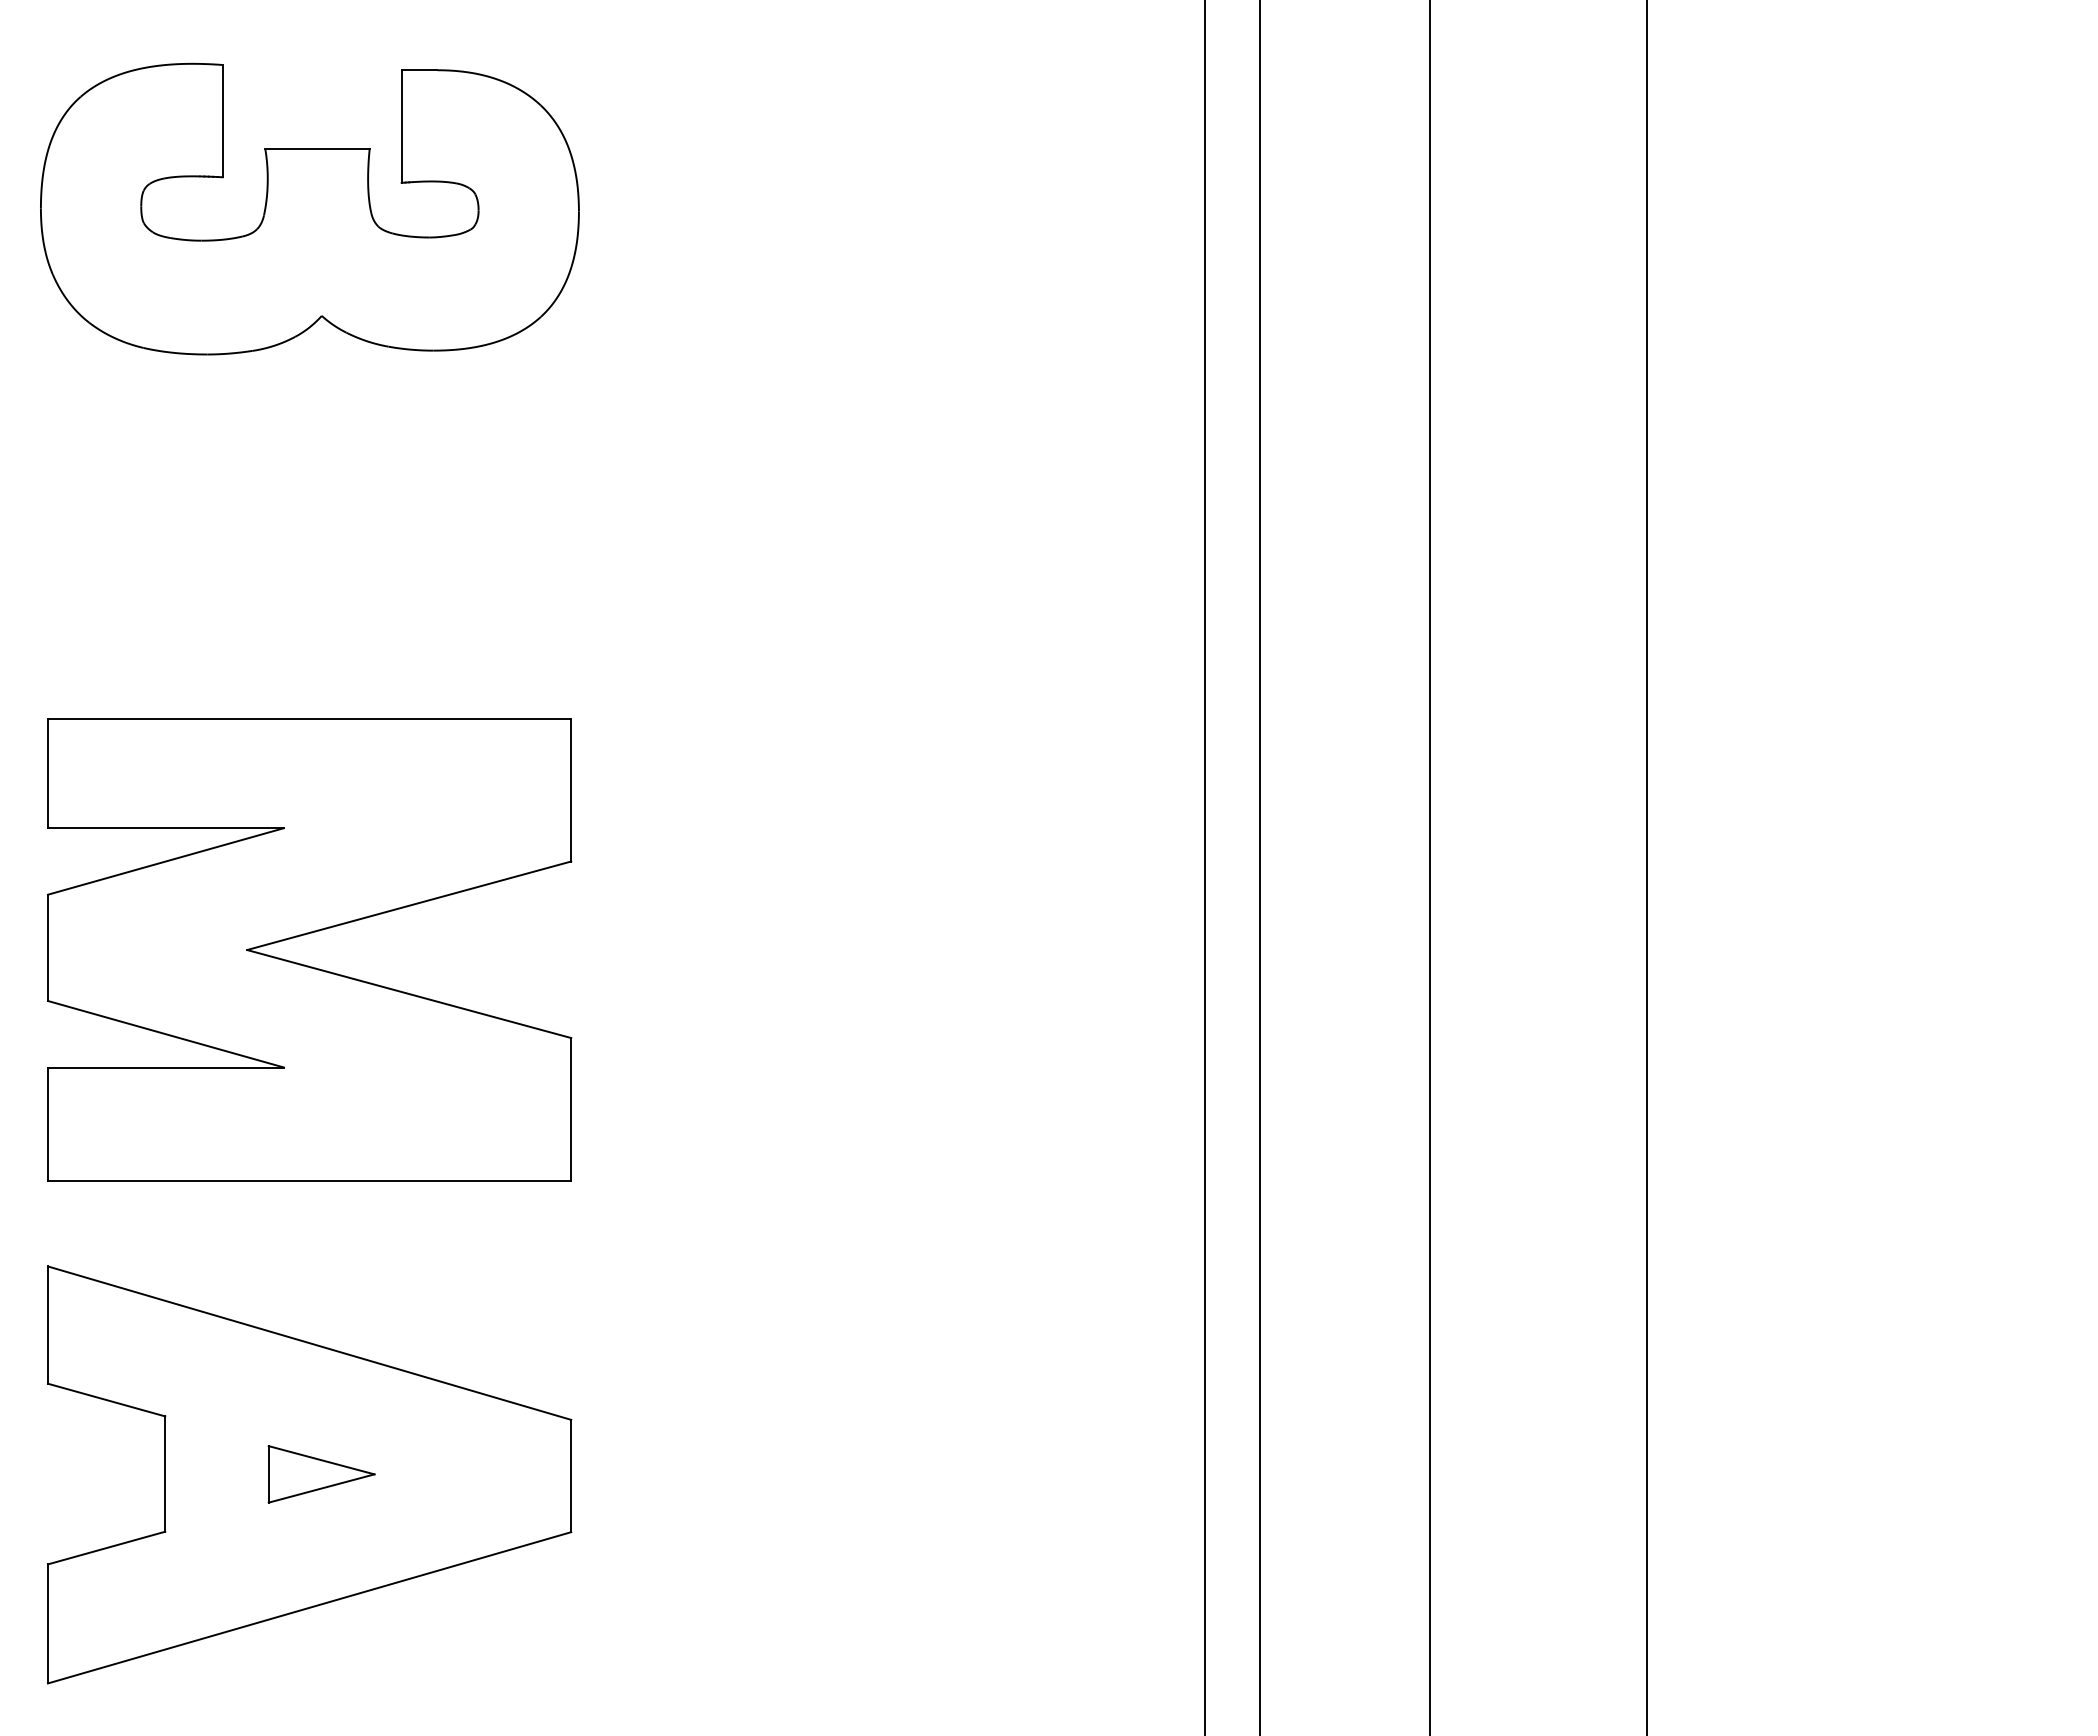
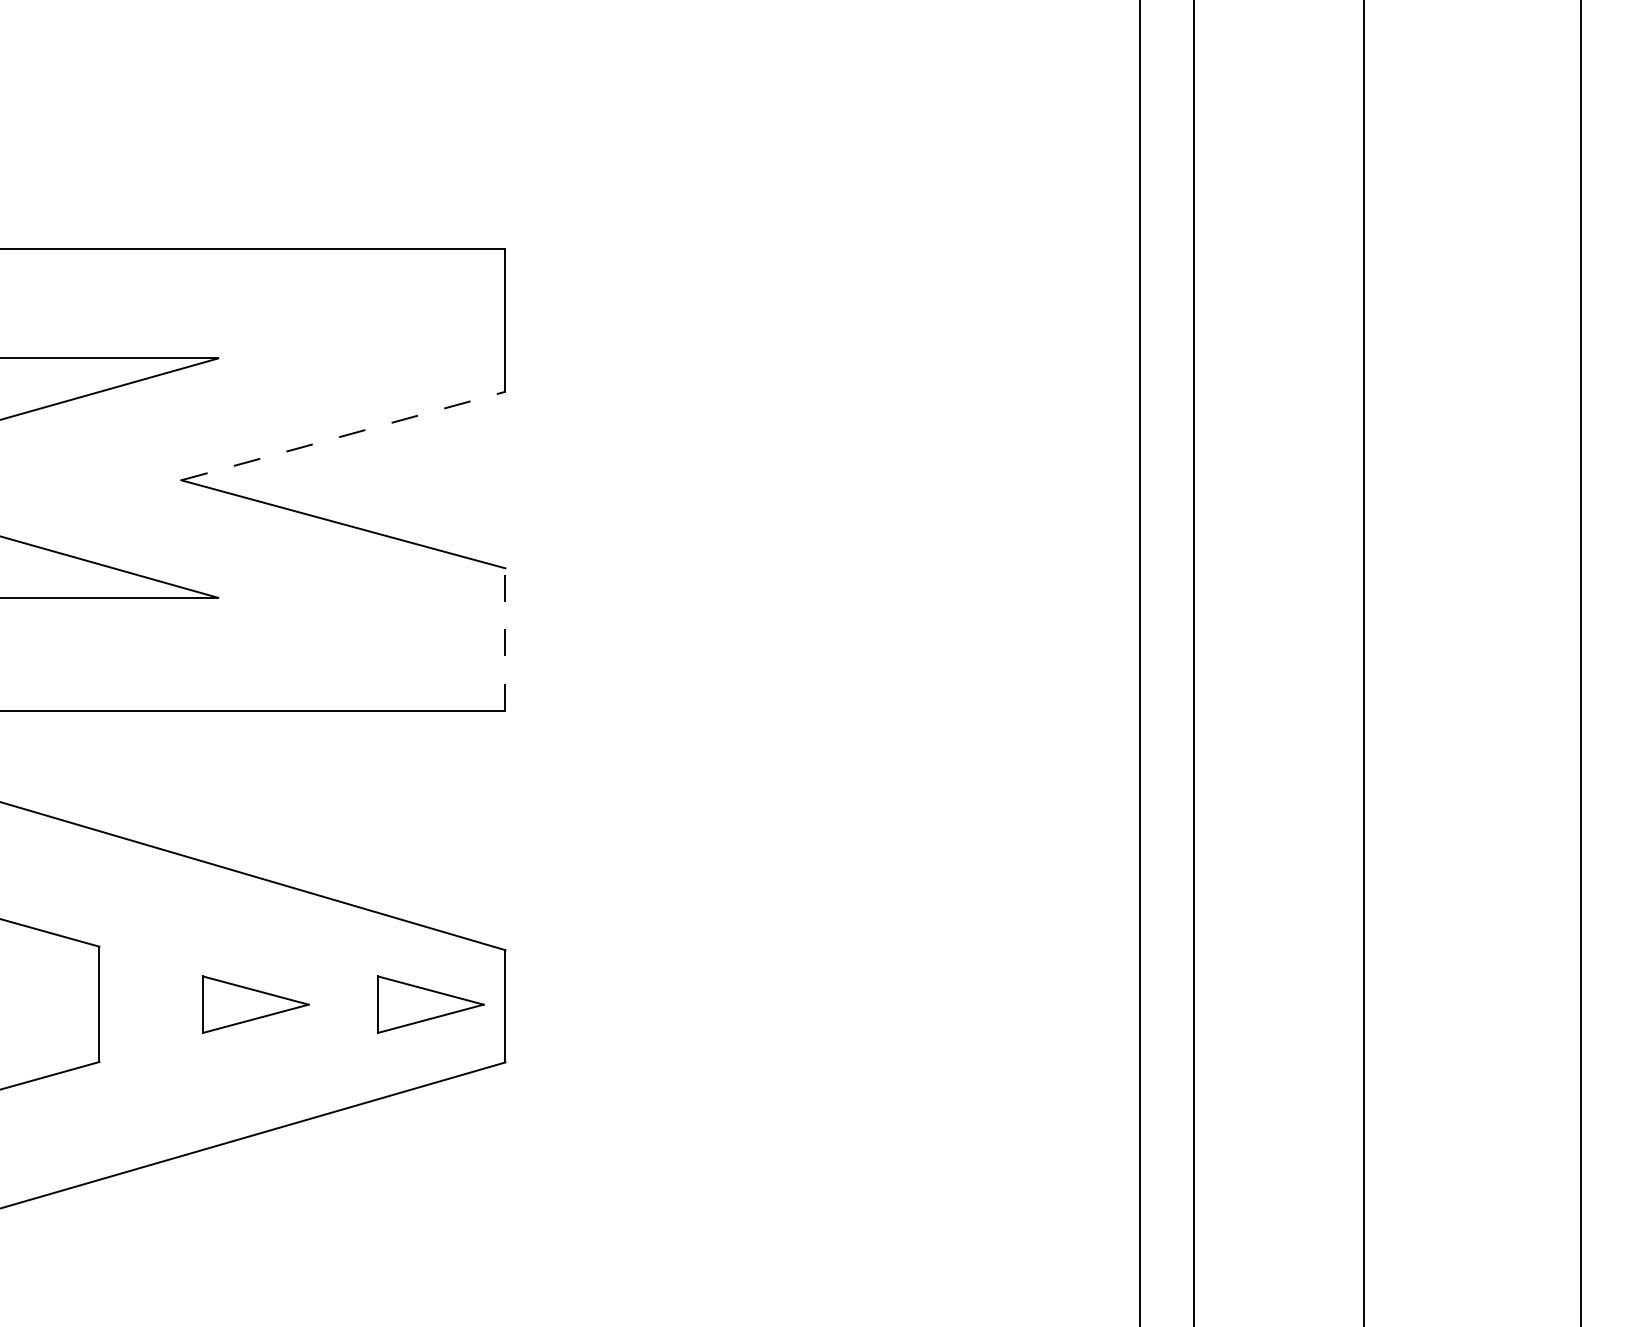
line: (409, 905) -> (343, 435), solid -> dashed
line: (571, 1108) -> (505, 638), solid -> dashed
part: (496, 1474) -> (430, 1004), added

